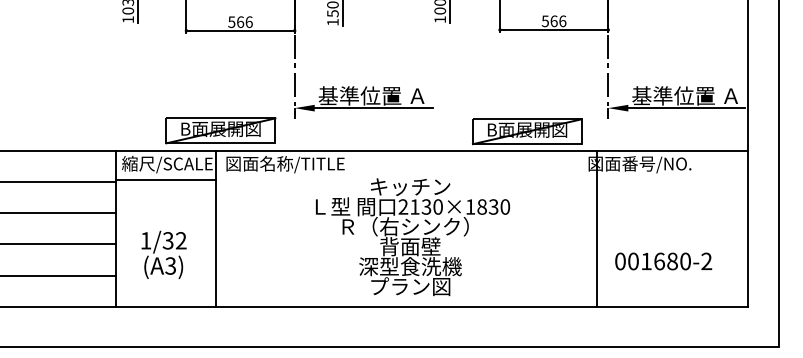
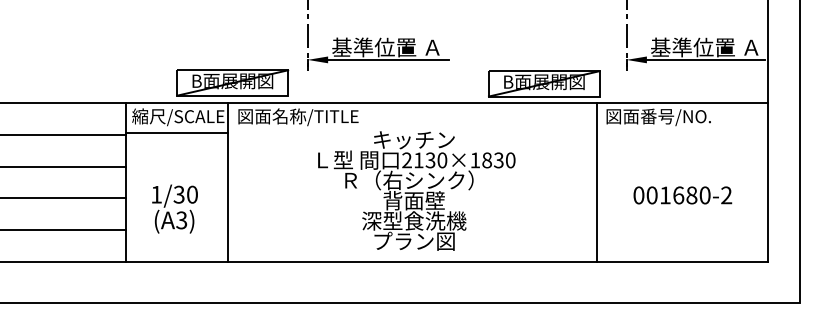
line: (596, 228) -> (597, 182), moved
text: (413, 237) -> (417, 191), moved
text: (180, 240) -> (191, 194), 1/32 -> 1/30
text: (663, 261) -> (682, 195), moved

